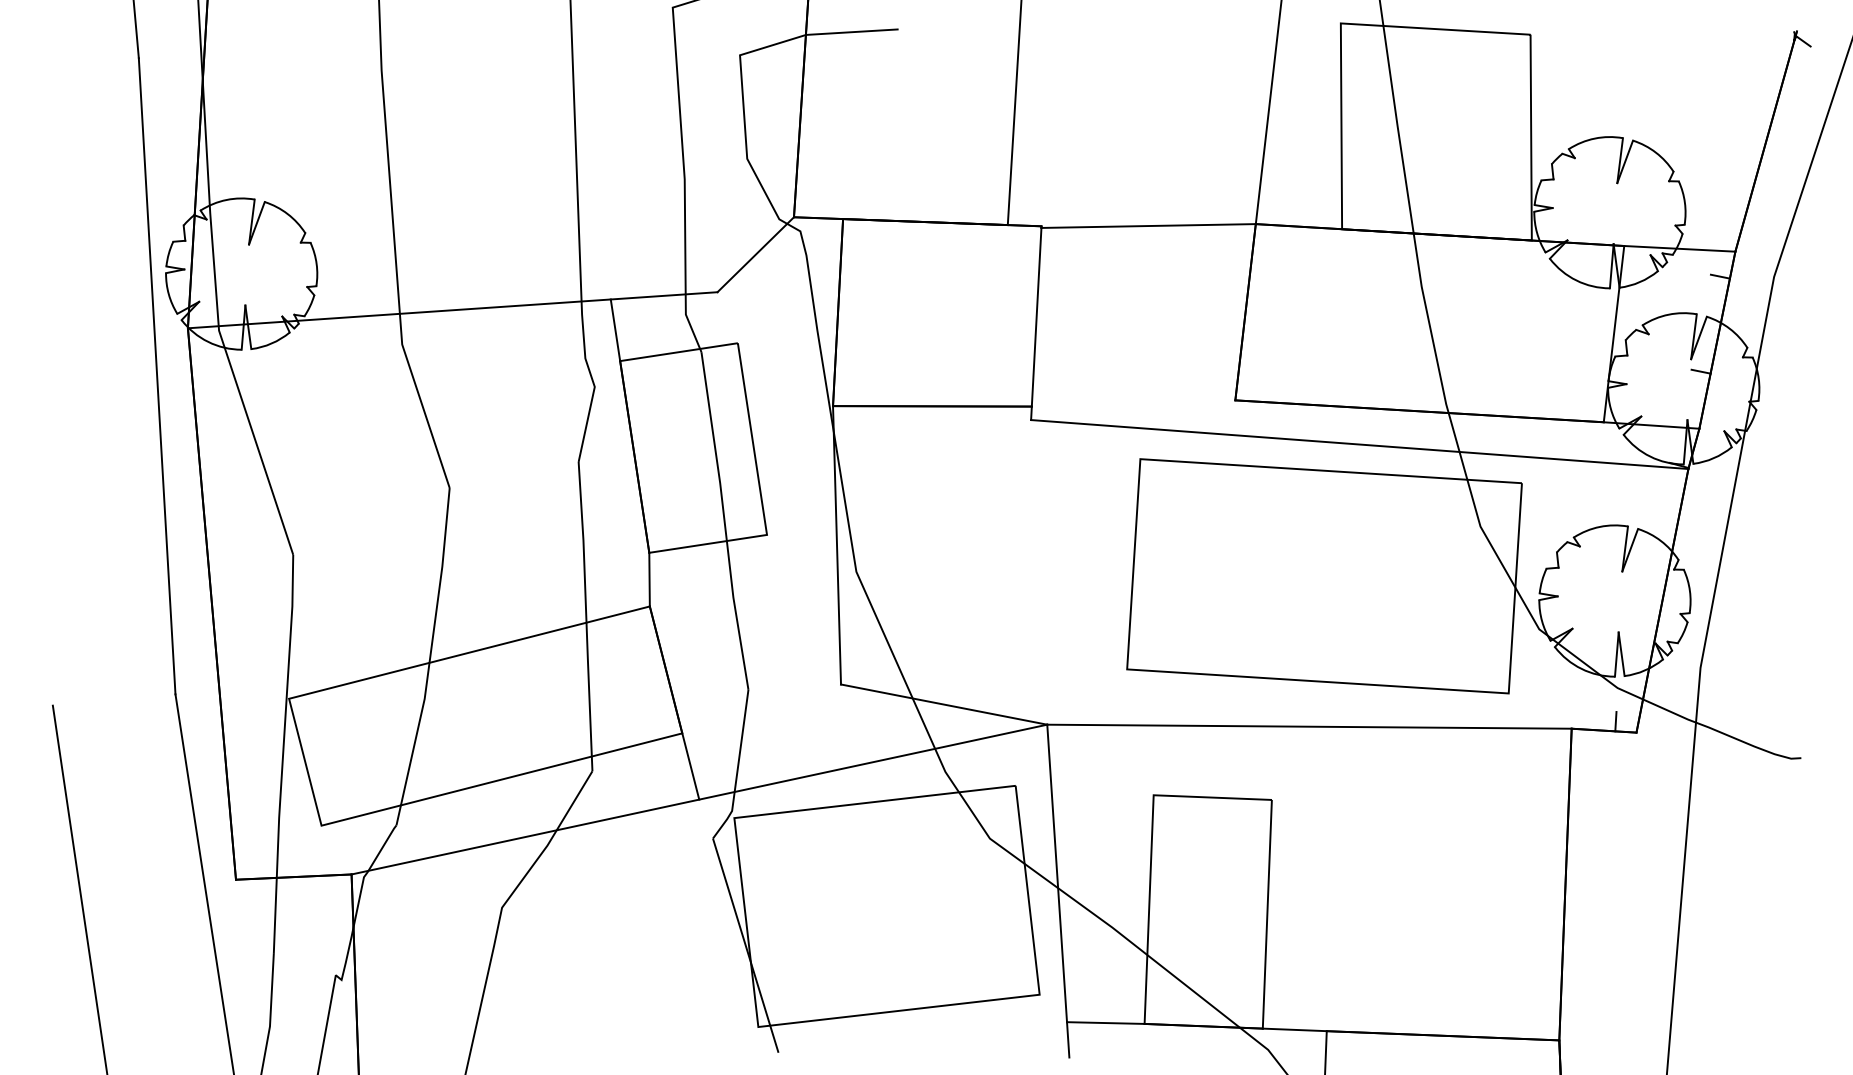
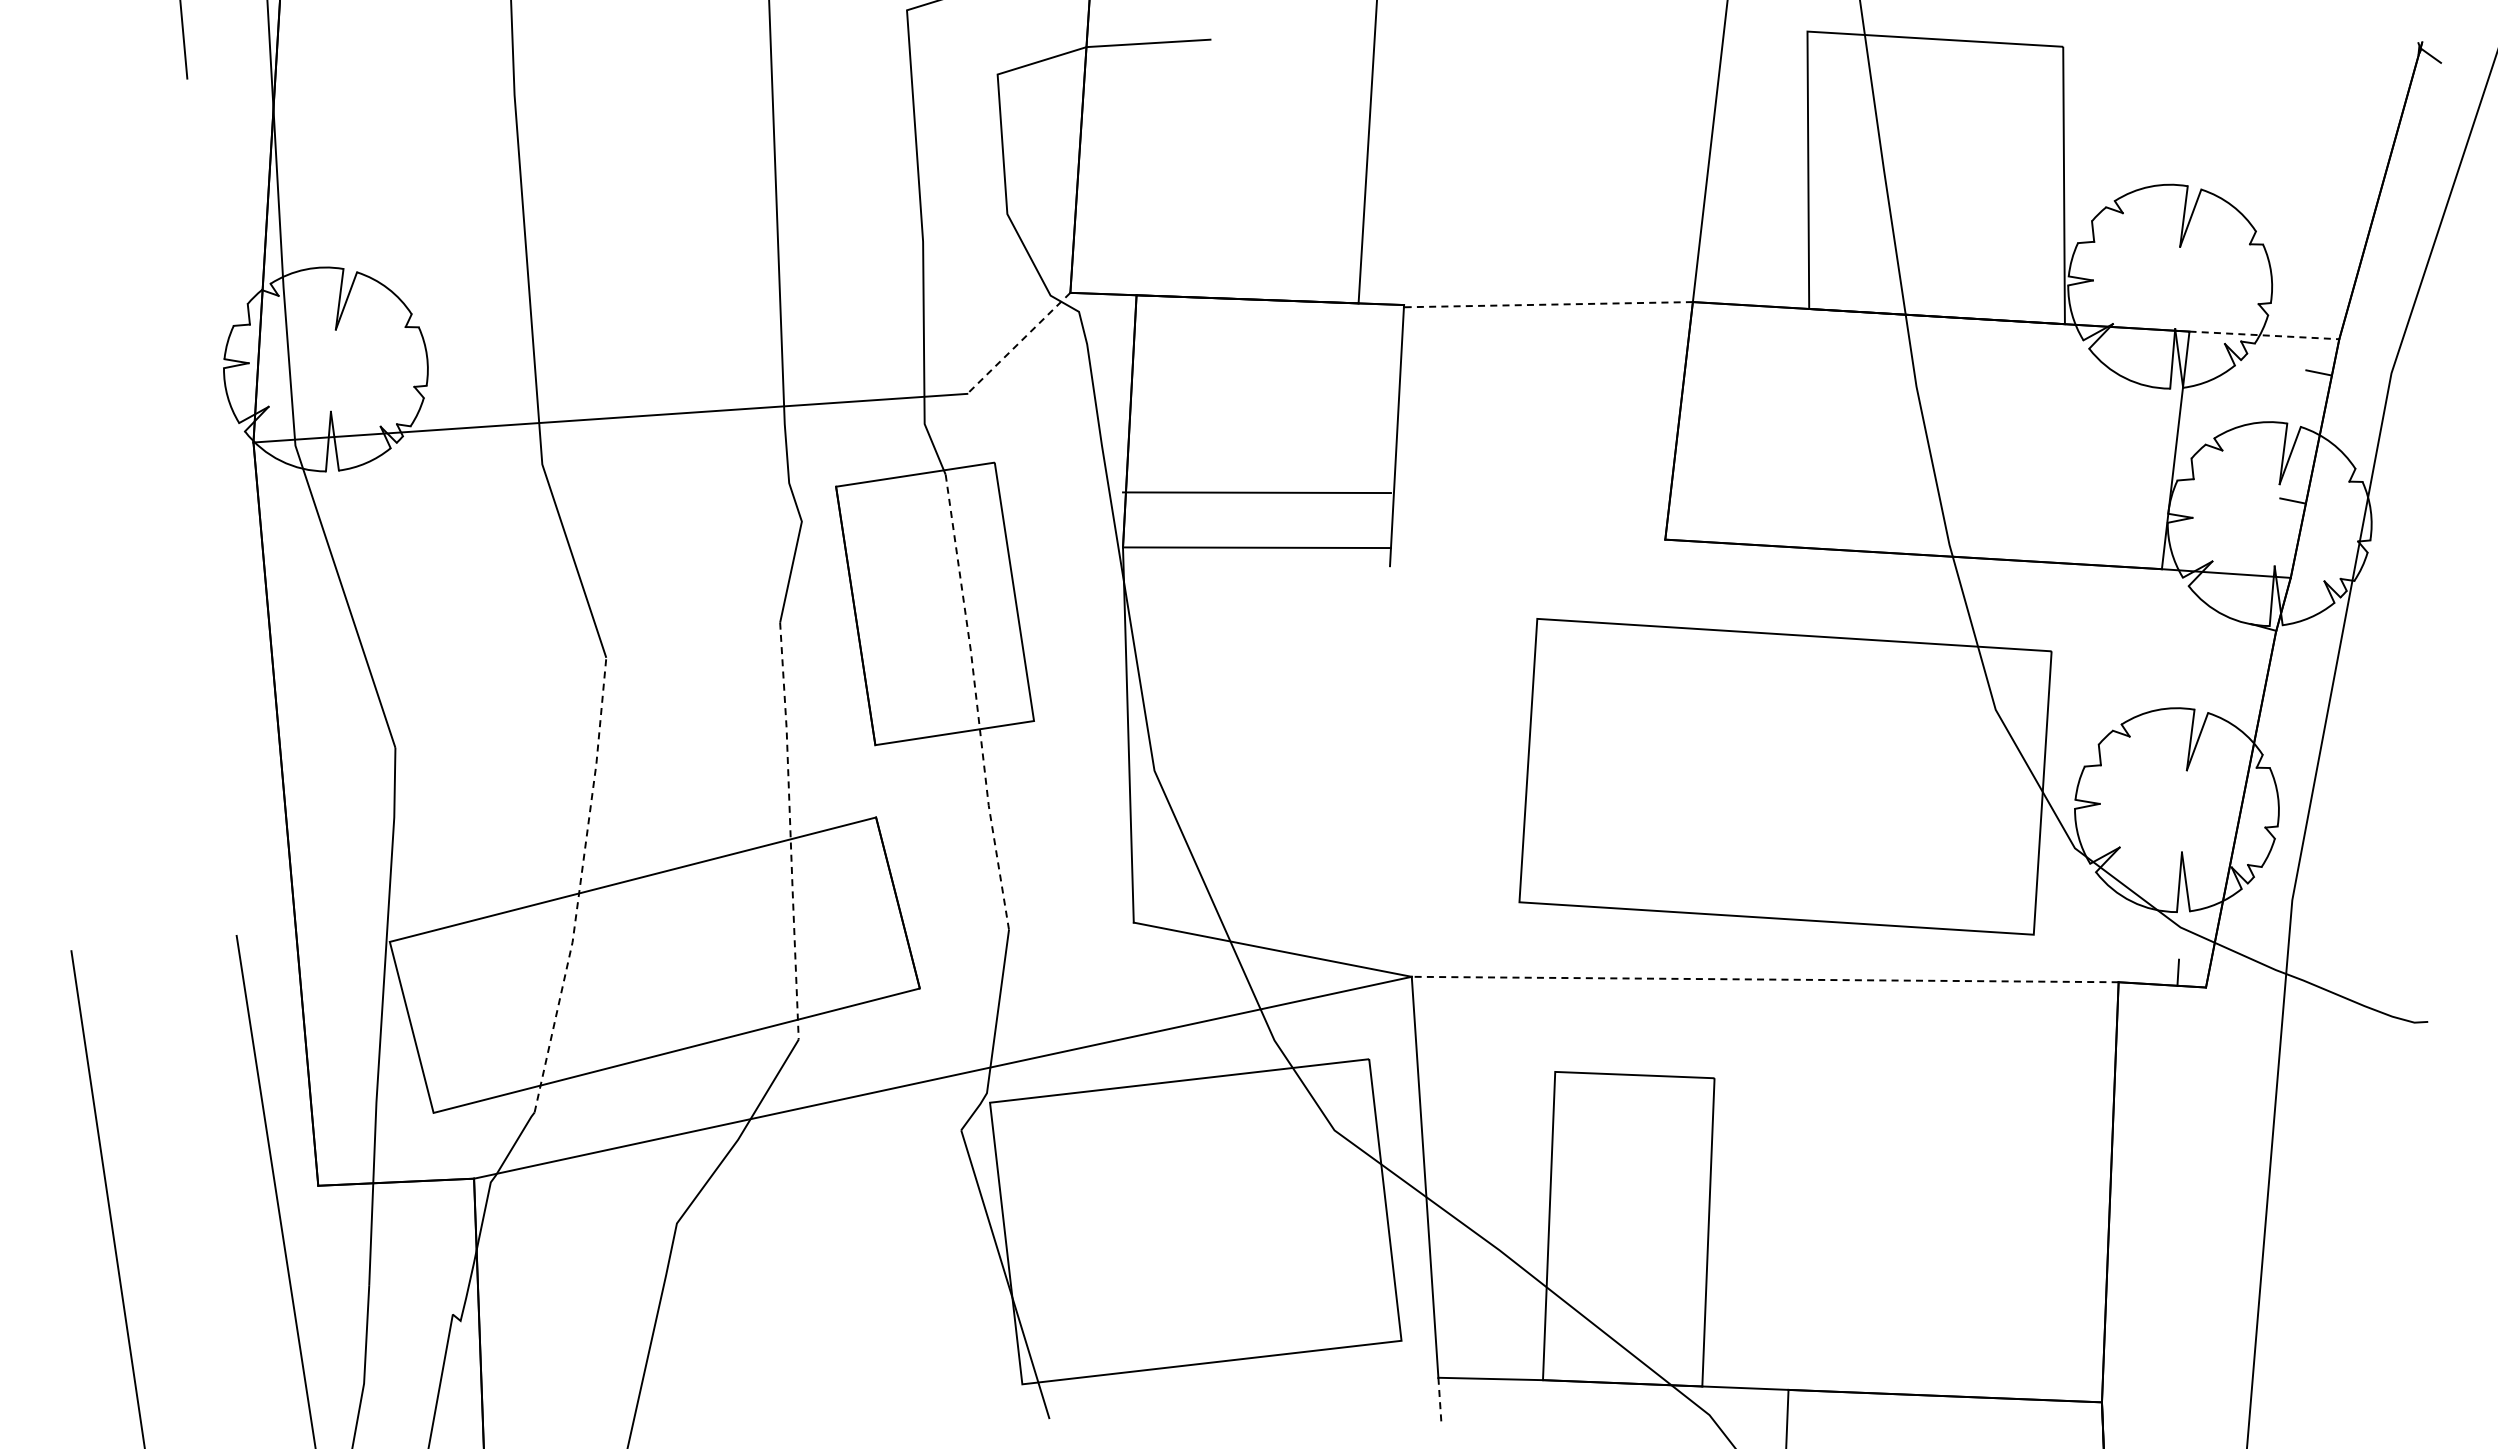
line: (1147, 225) -> (1547, 304), solid -> dashed
line: (1679, 248) -> (2264, 335), solid -> dashed
line: (755, 254) -> (1018, 343), solid -> dashed
line: (615, 329) -> (829, 444), removed
line: (156, 375) -> (211, 506), removed
line: (932, 406) -> (1256, 492), moved
line: (1359, 444) -> (1832, 599), removed
line: (724, 521) -> (976, 702), solid -> dashed
line: (649, 579) -> (875, 781), removed
line: (586, 616) -> (790, 831), solid -> dashed
line: (430, 657) -> (580, 886), solid -> dashed
line: (1308, 726) -> (1764, 979), solid -> dashed
line: (690, 766) -> (930, 1032), removed
line: (1067, 1039) -> (1439, 1401), solid -> dashed

